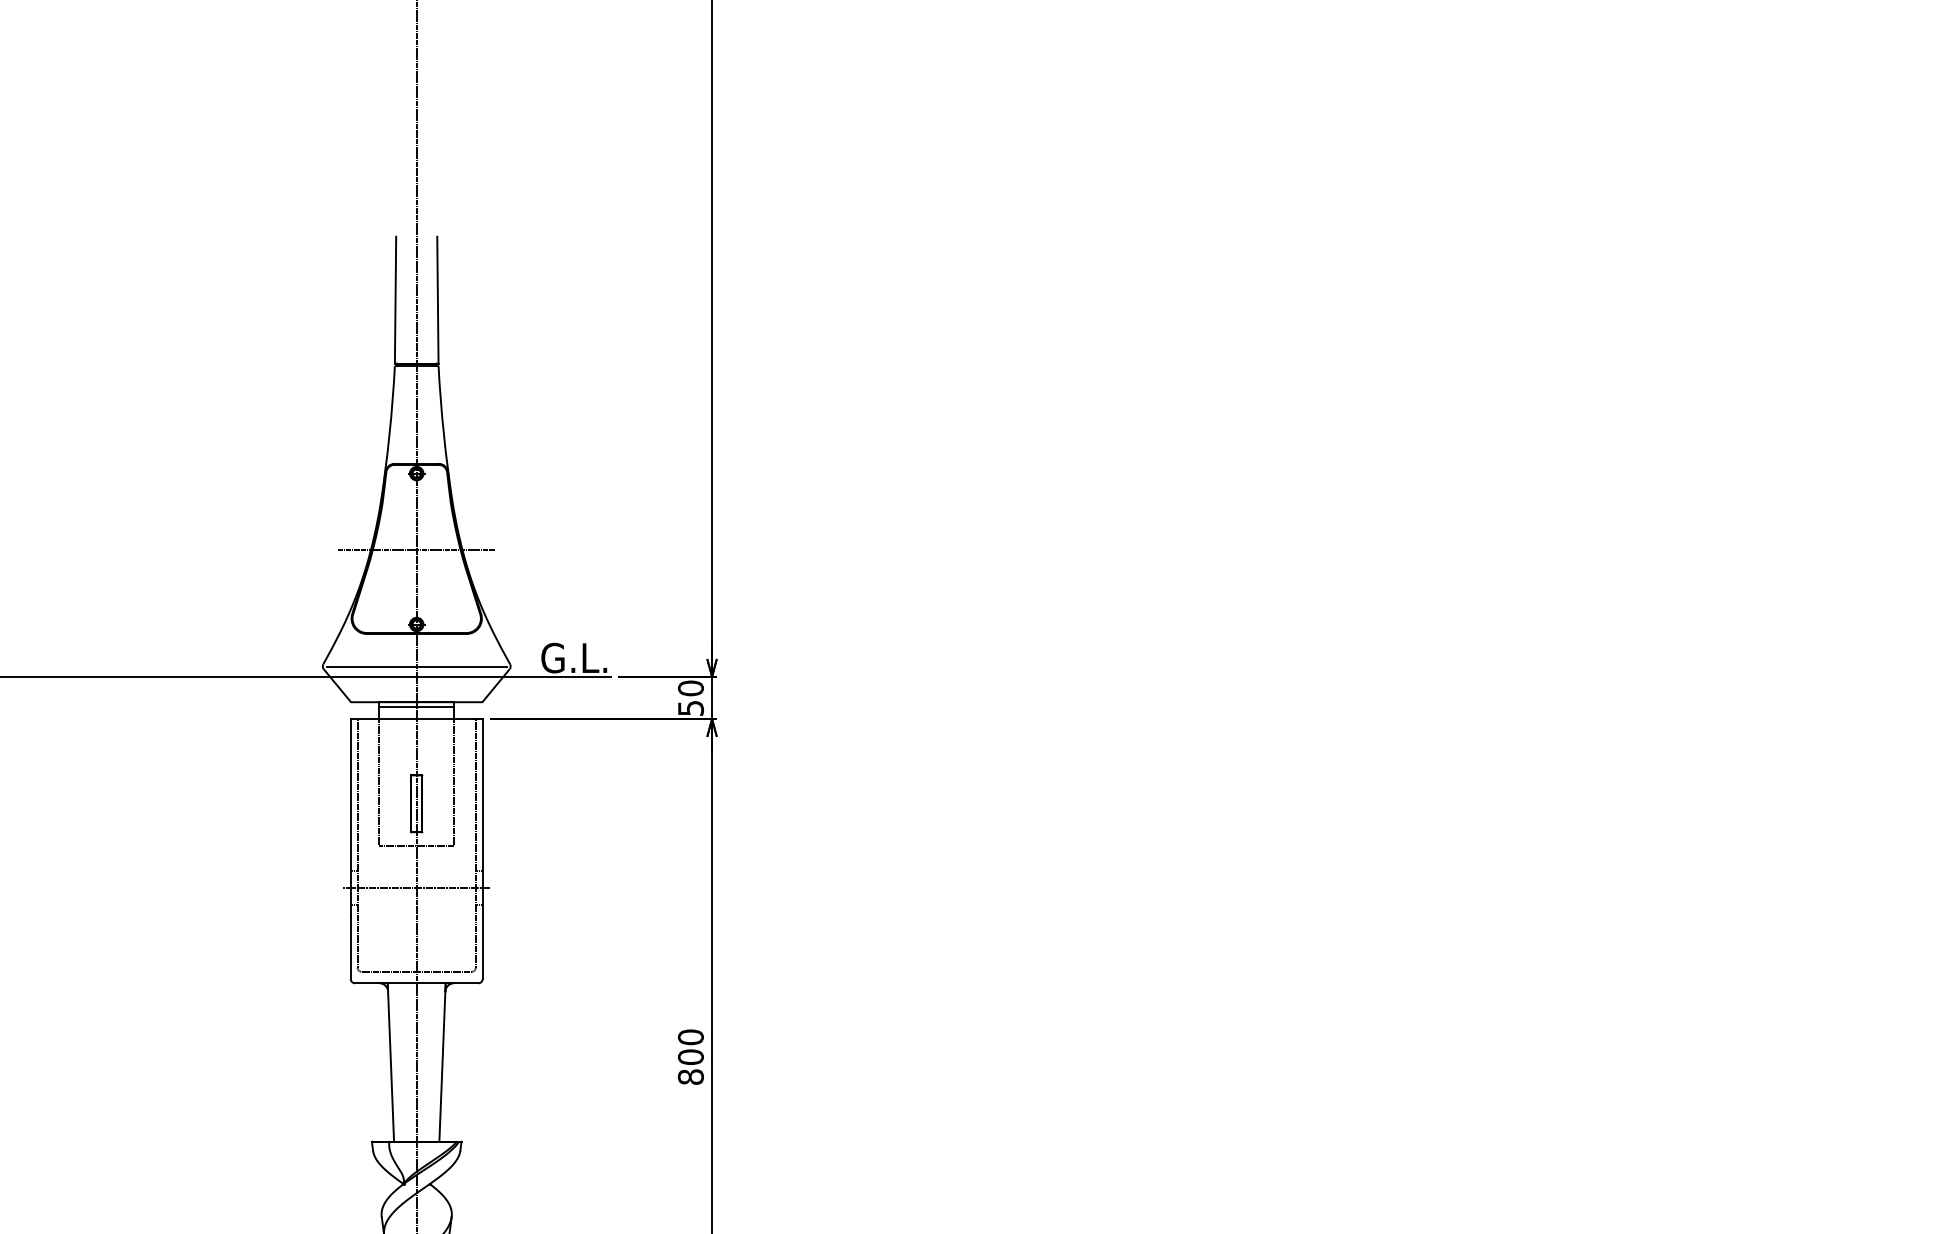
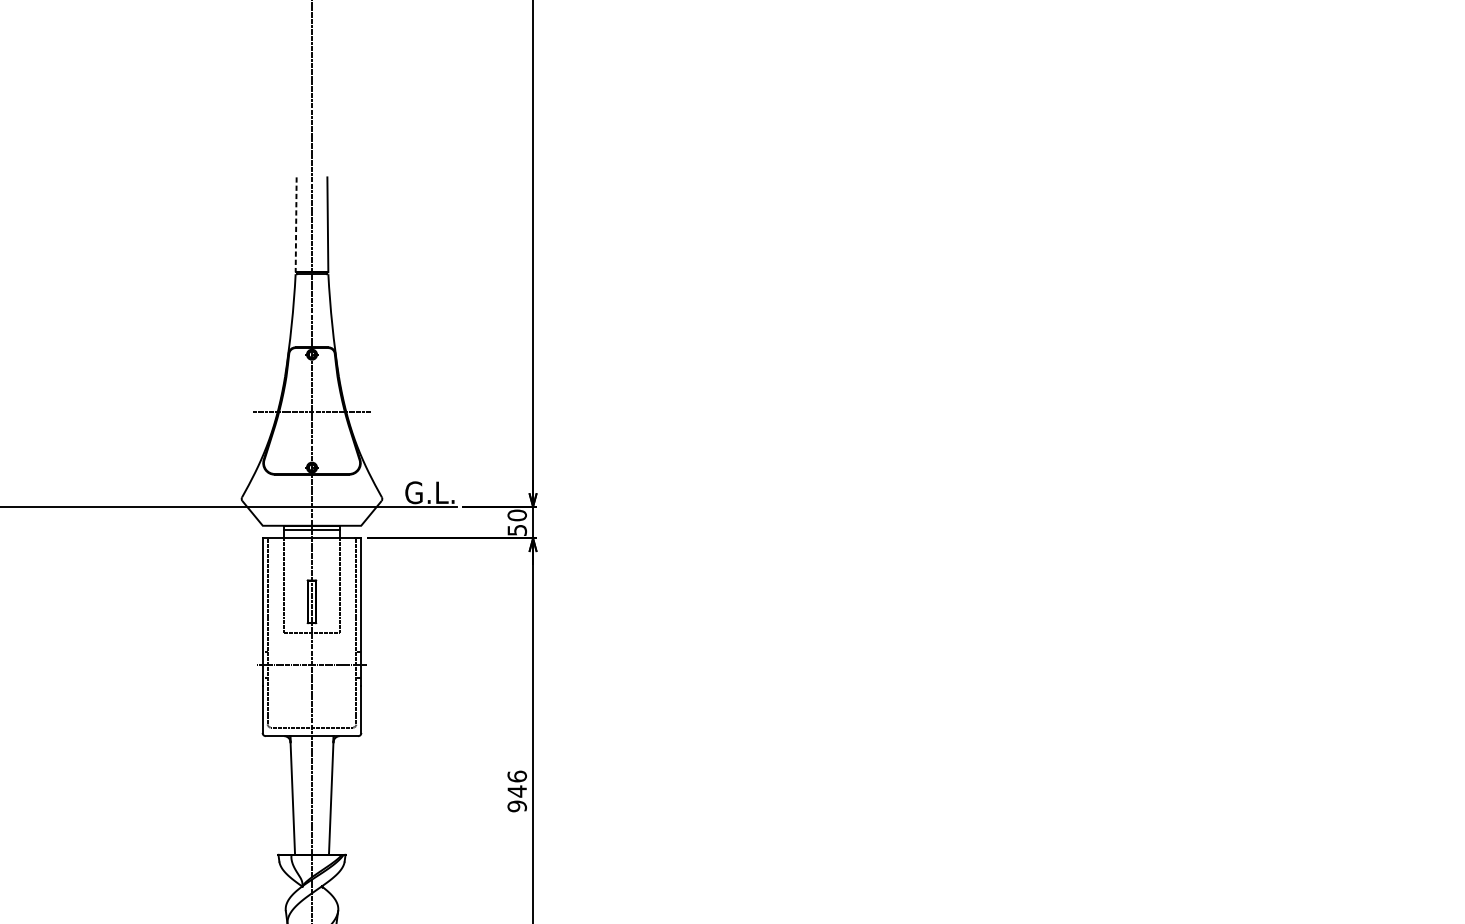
line: (395, 300) -> (296, 225), solid -> dashed
line: (416, 666) -> (311, 499), removed
text: (690, 1057) -> (516, 791), 800 -> 946

